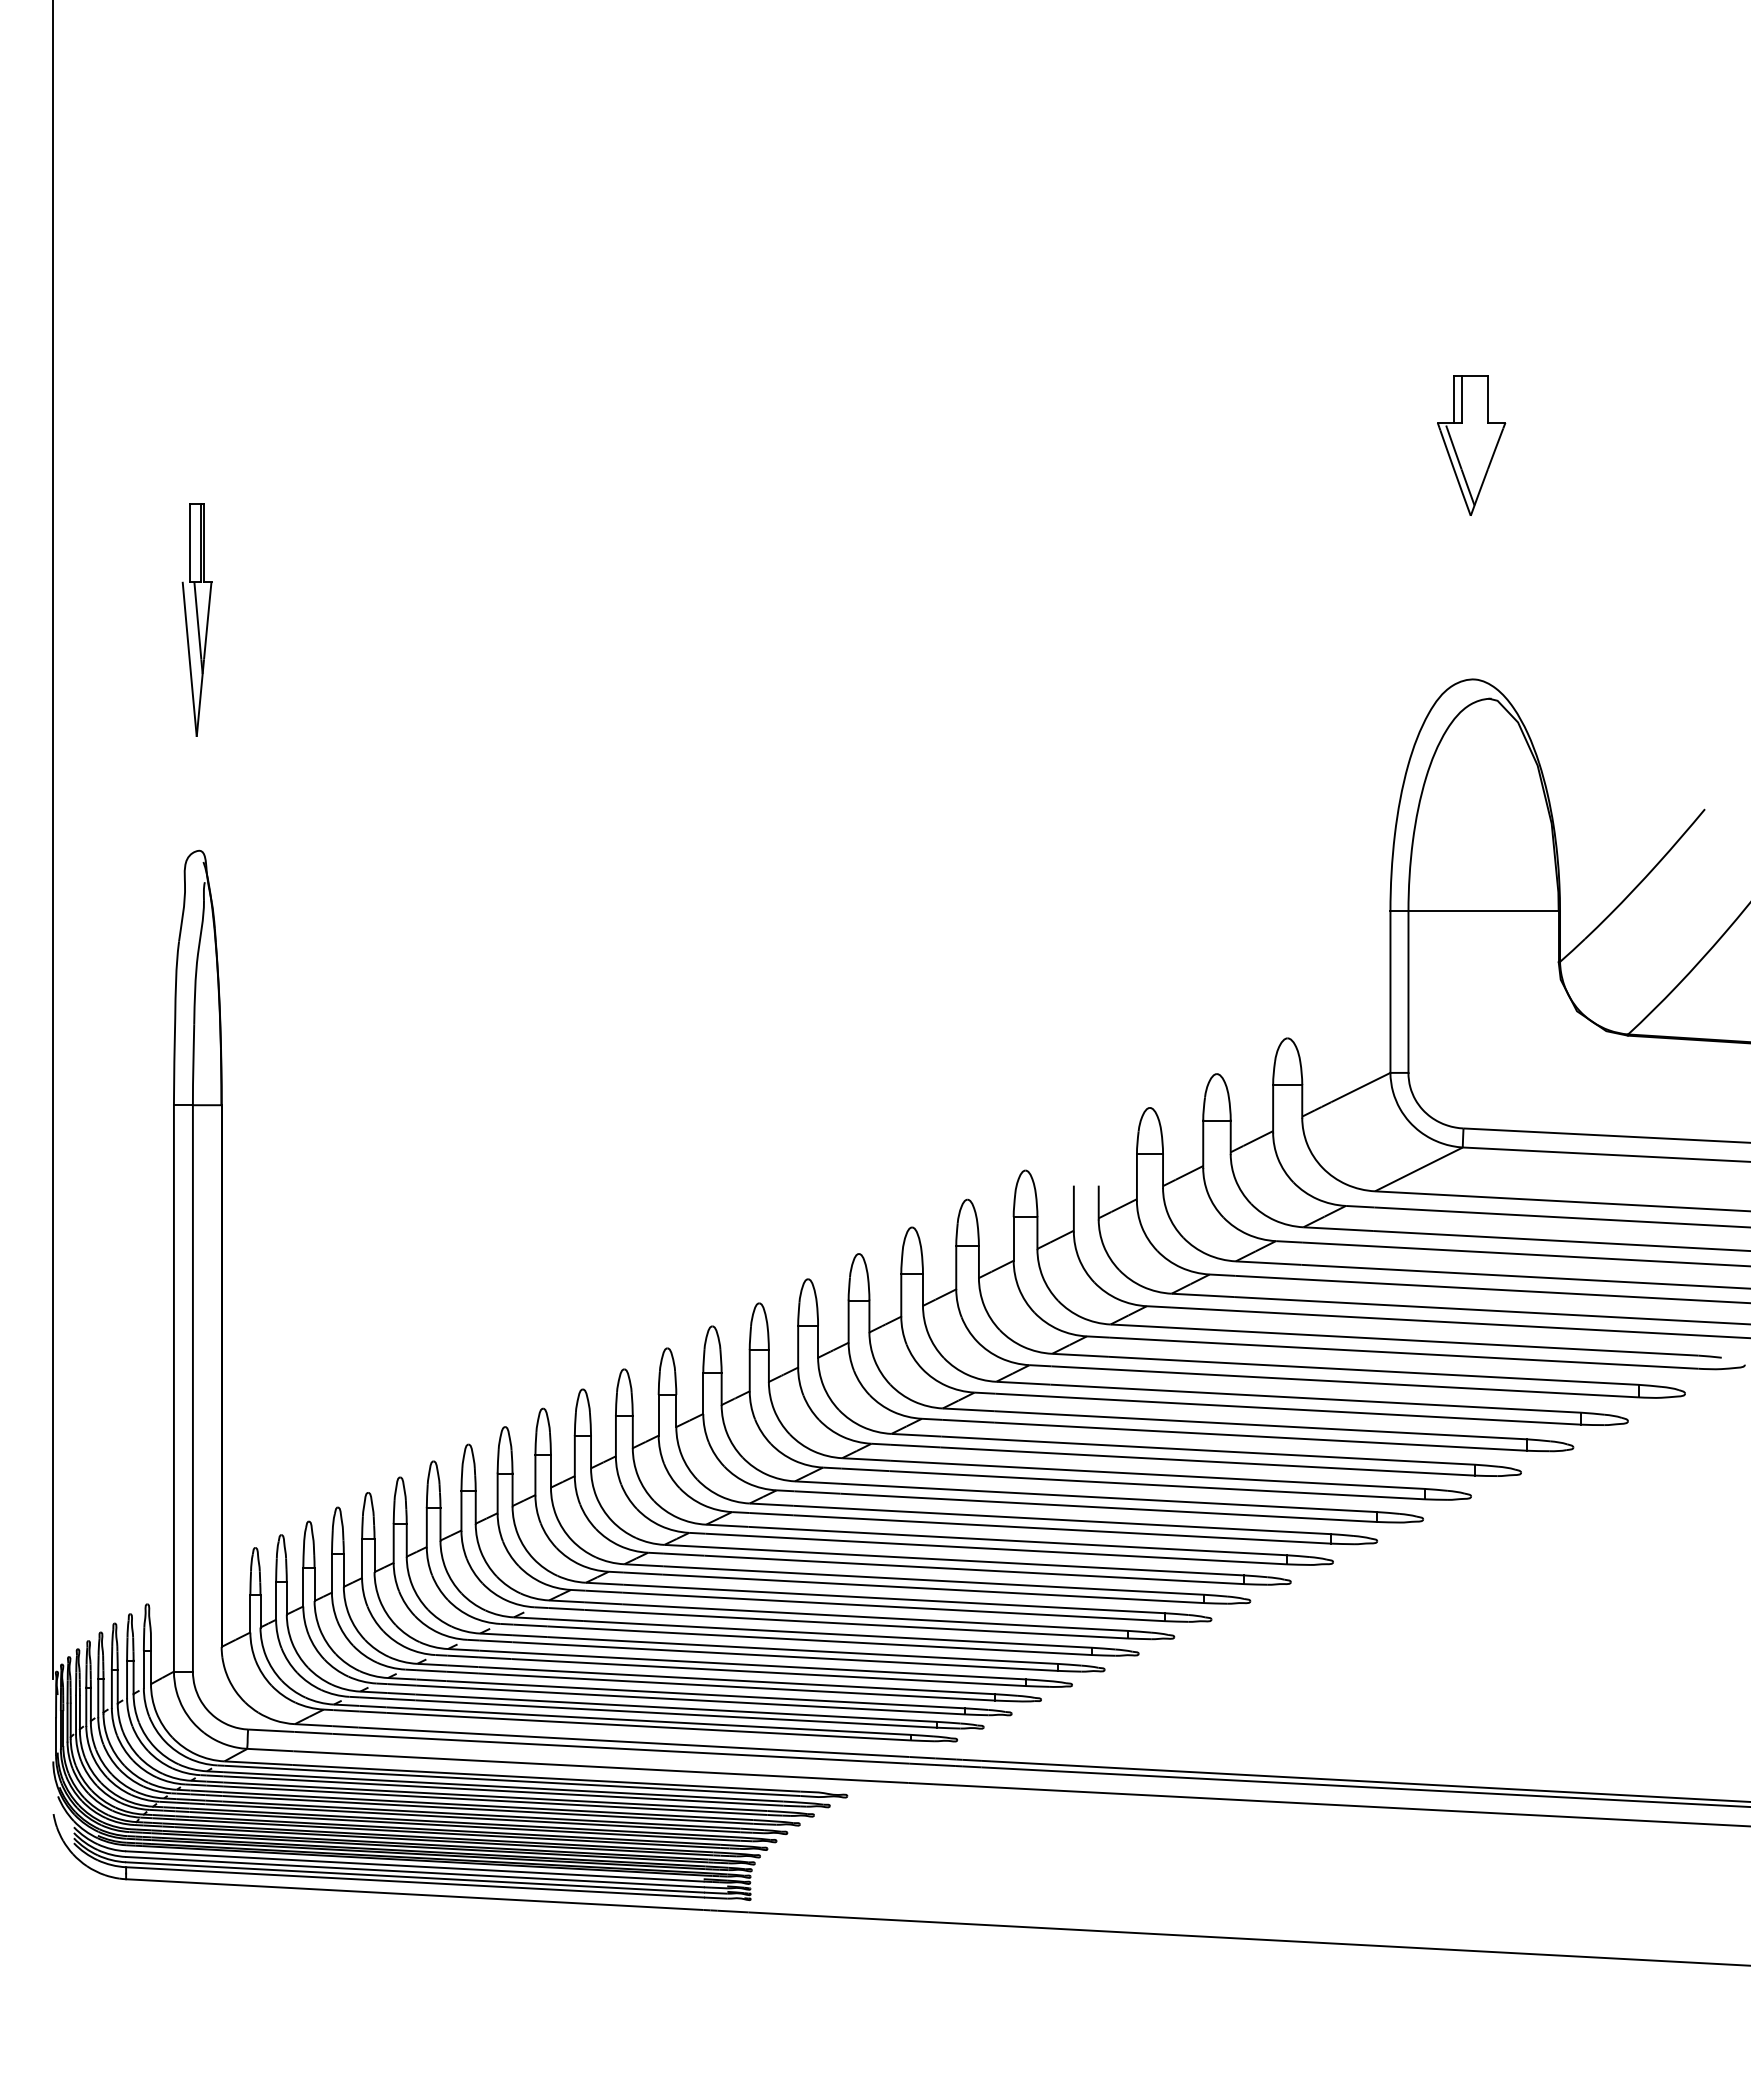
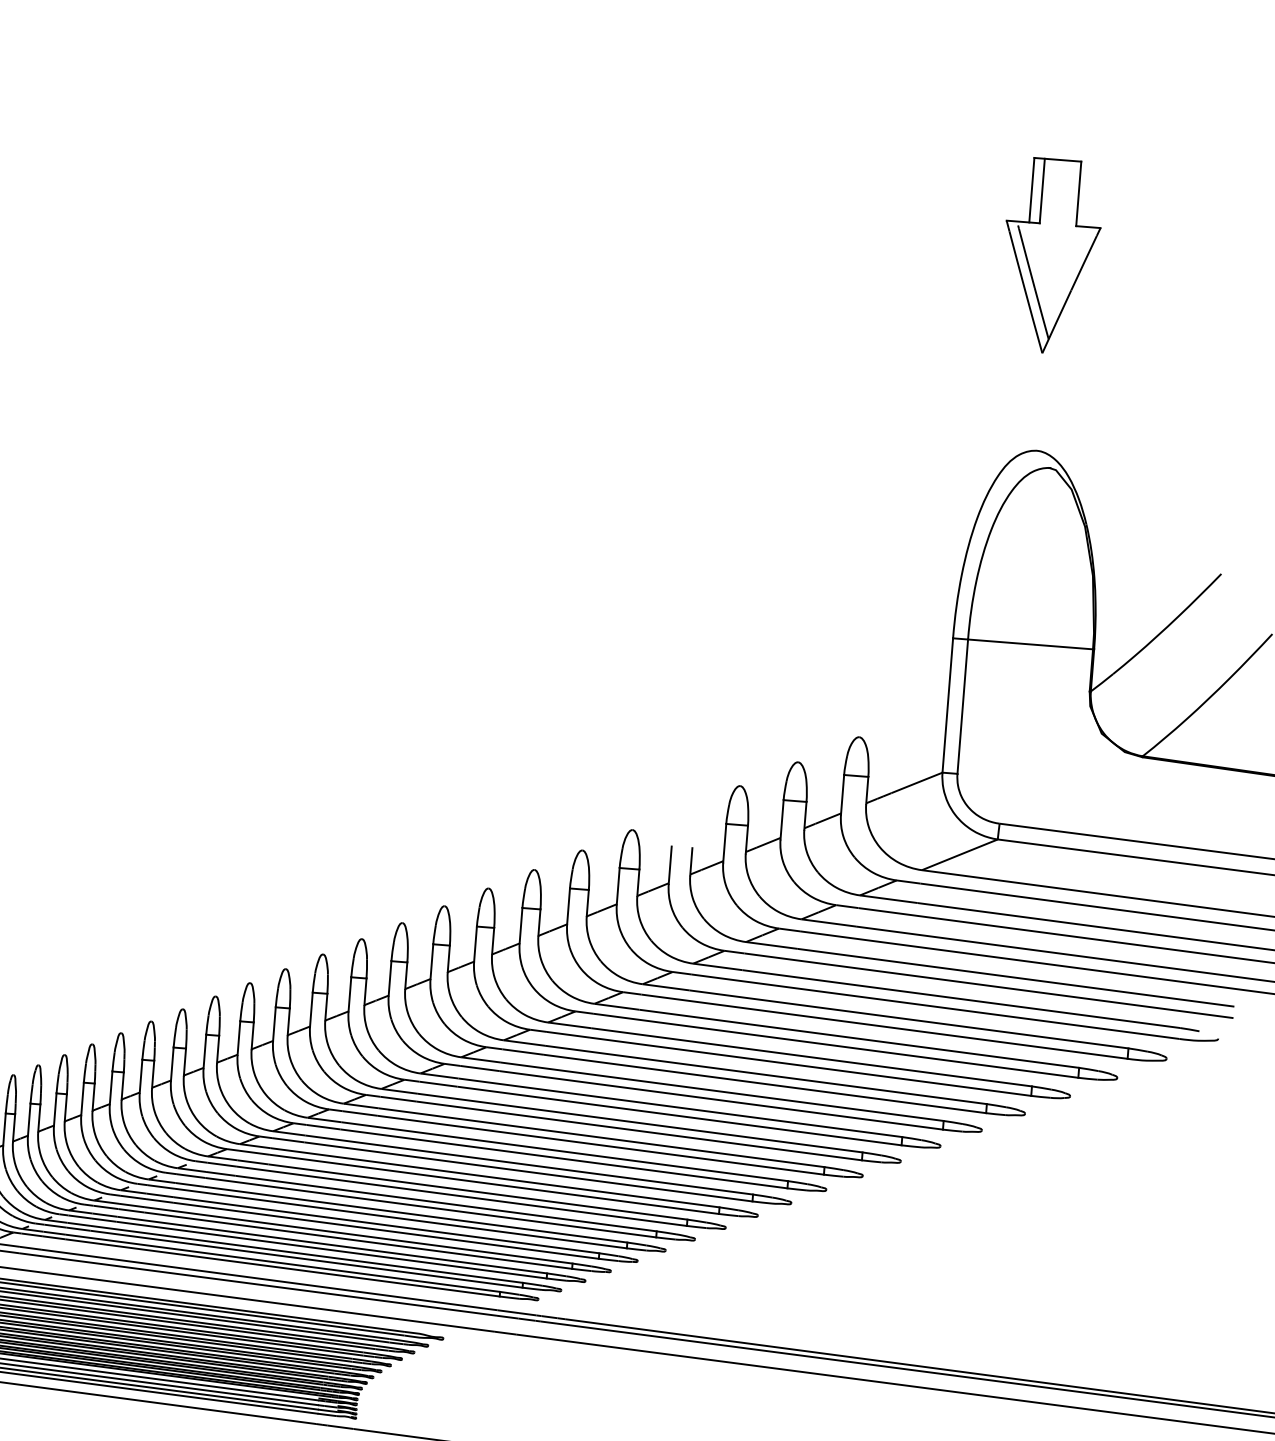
part: (1471, 445) -> (1050, 256), size x1.67

